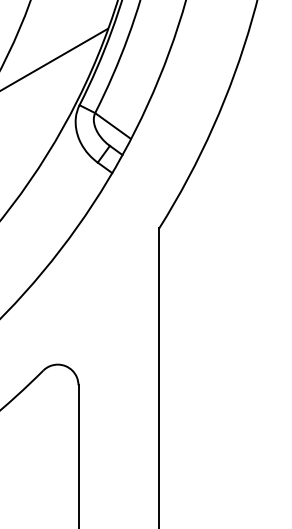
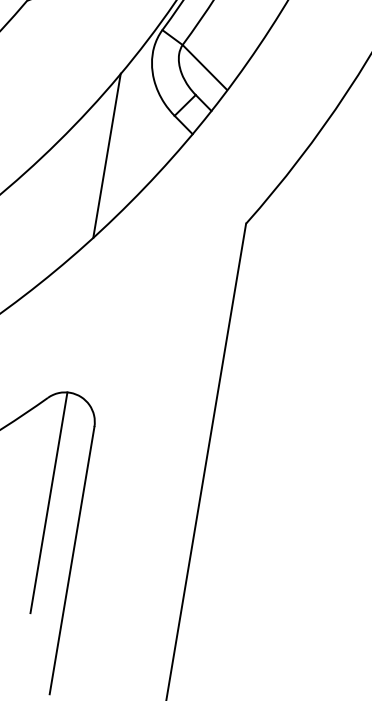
line: (56, 197) -> (107, 155), added
line: (56, 442) -> (49, 502), added

